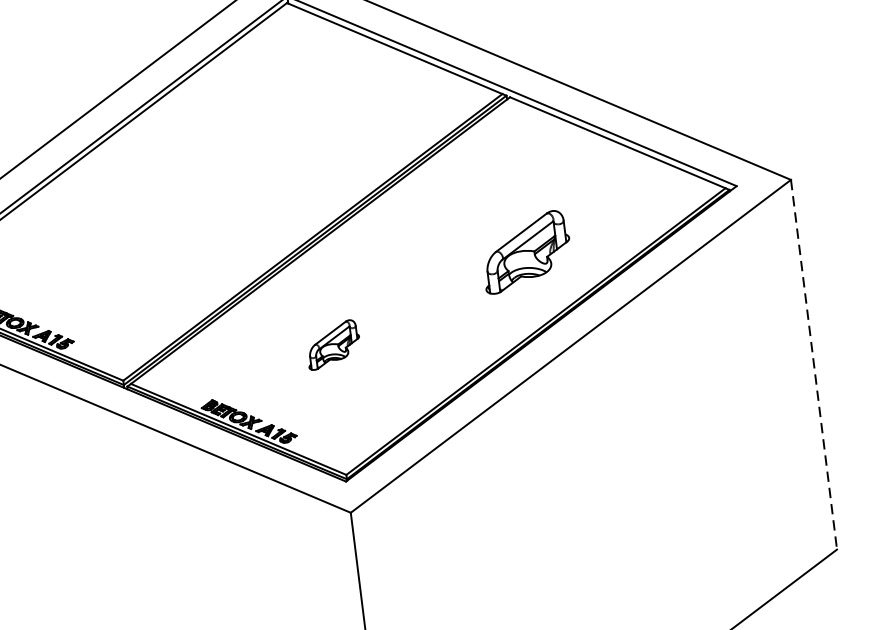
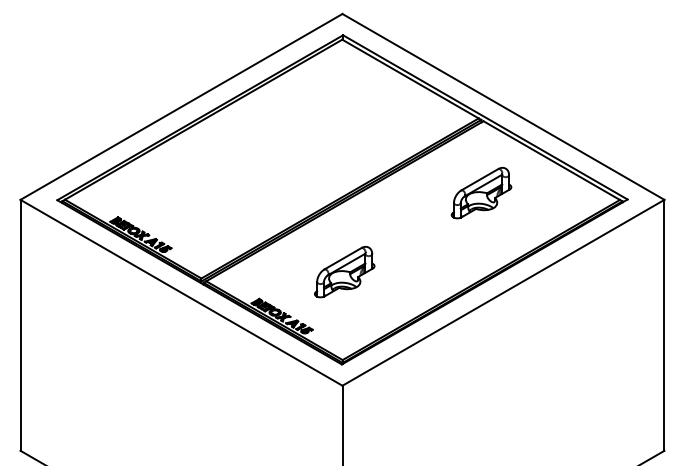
part: (526, 252) -> (481, 193), moved
part: (332, 344) -> (344, 271), size x1.67
line: (814, 364) -> (664, 325), dashed -> solid

